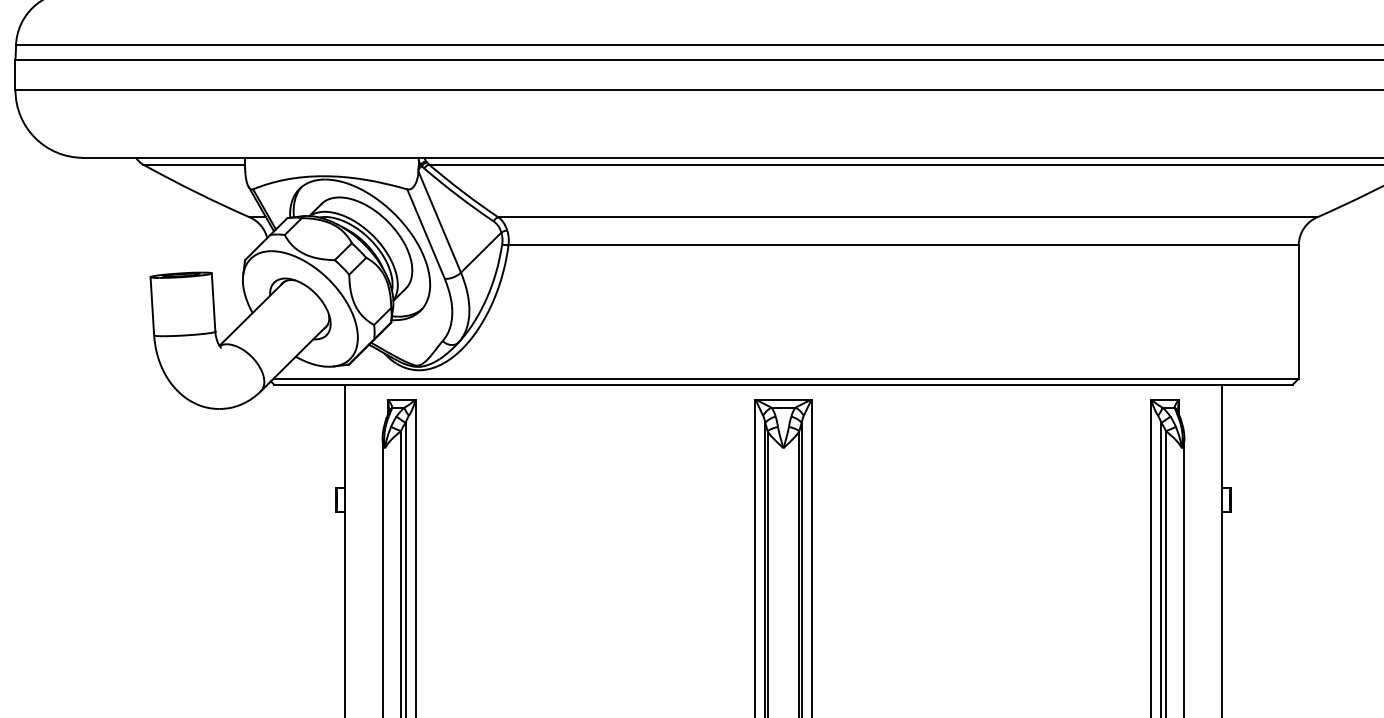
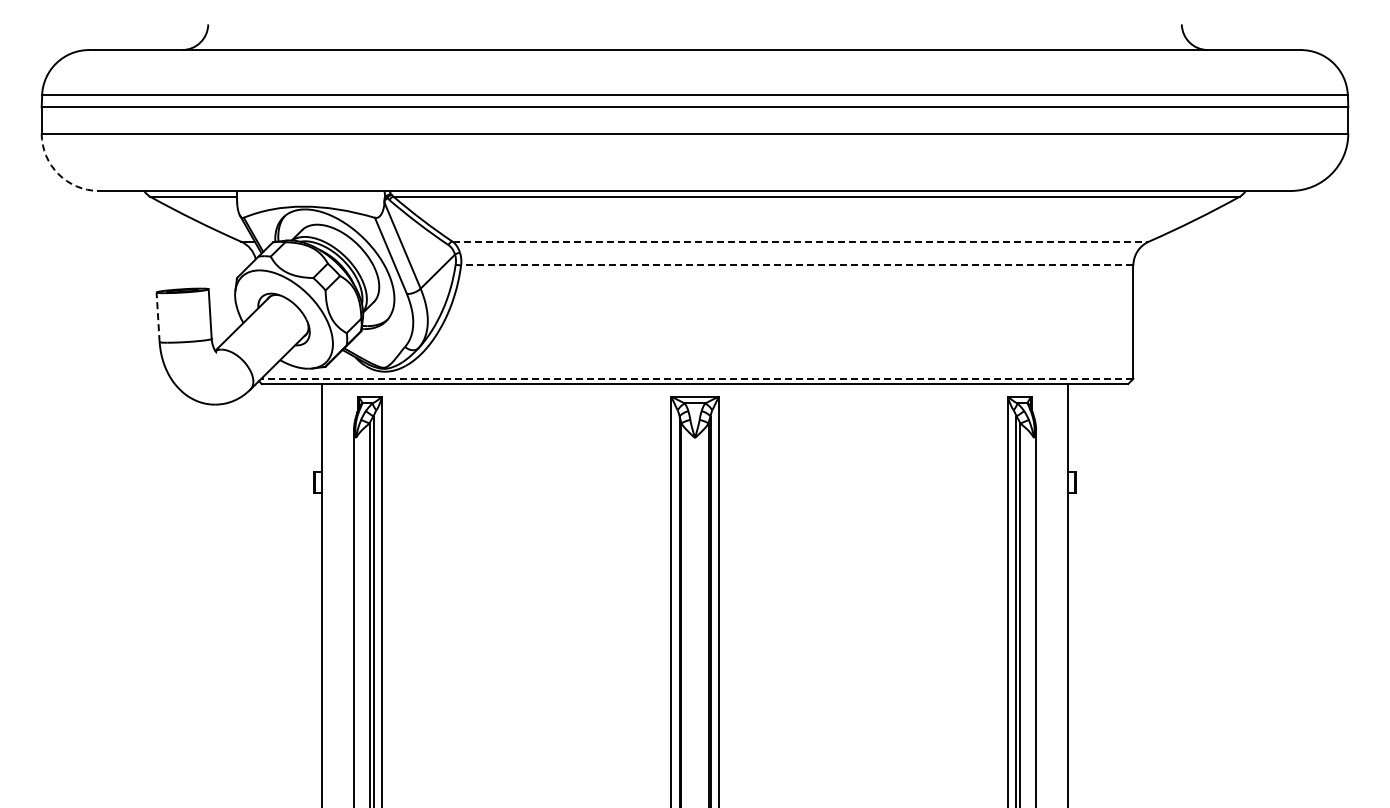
arc: (35, 138) -> (58, 174), solid -> dashed
line: (908, 217) -> (801, 241), solid -> dashed
line: (902, 245) -> (796, 265), solid -> dashed
line: (152, 306) -> (158, 317), solid -> dashed
line: (785, 378) -> (696, 378), solid -> dashed

